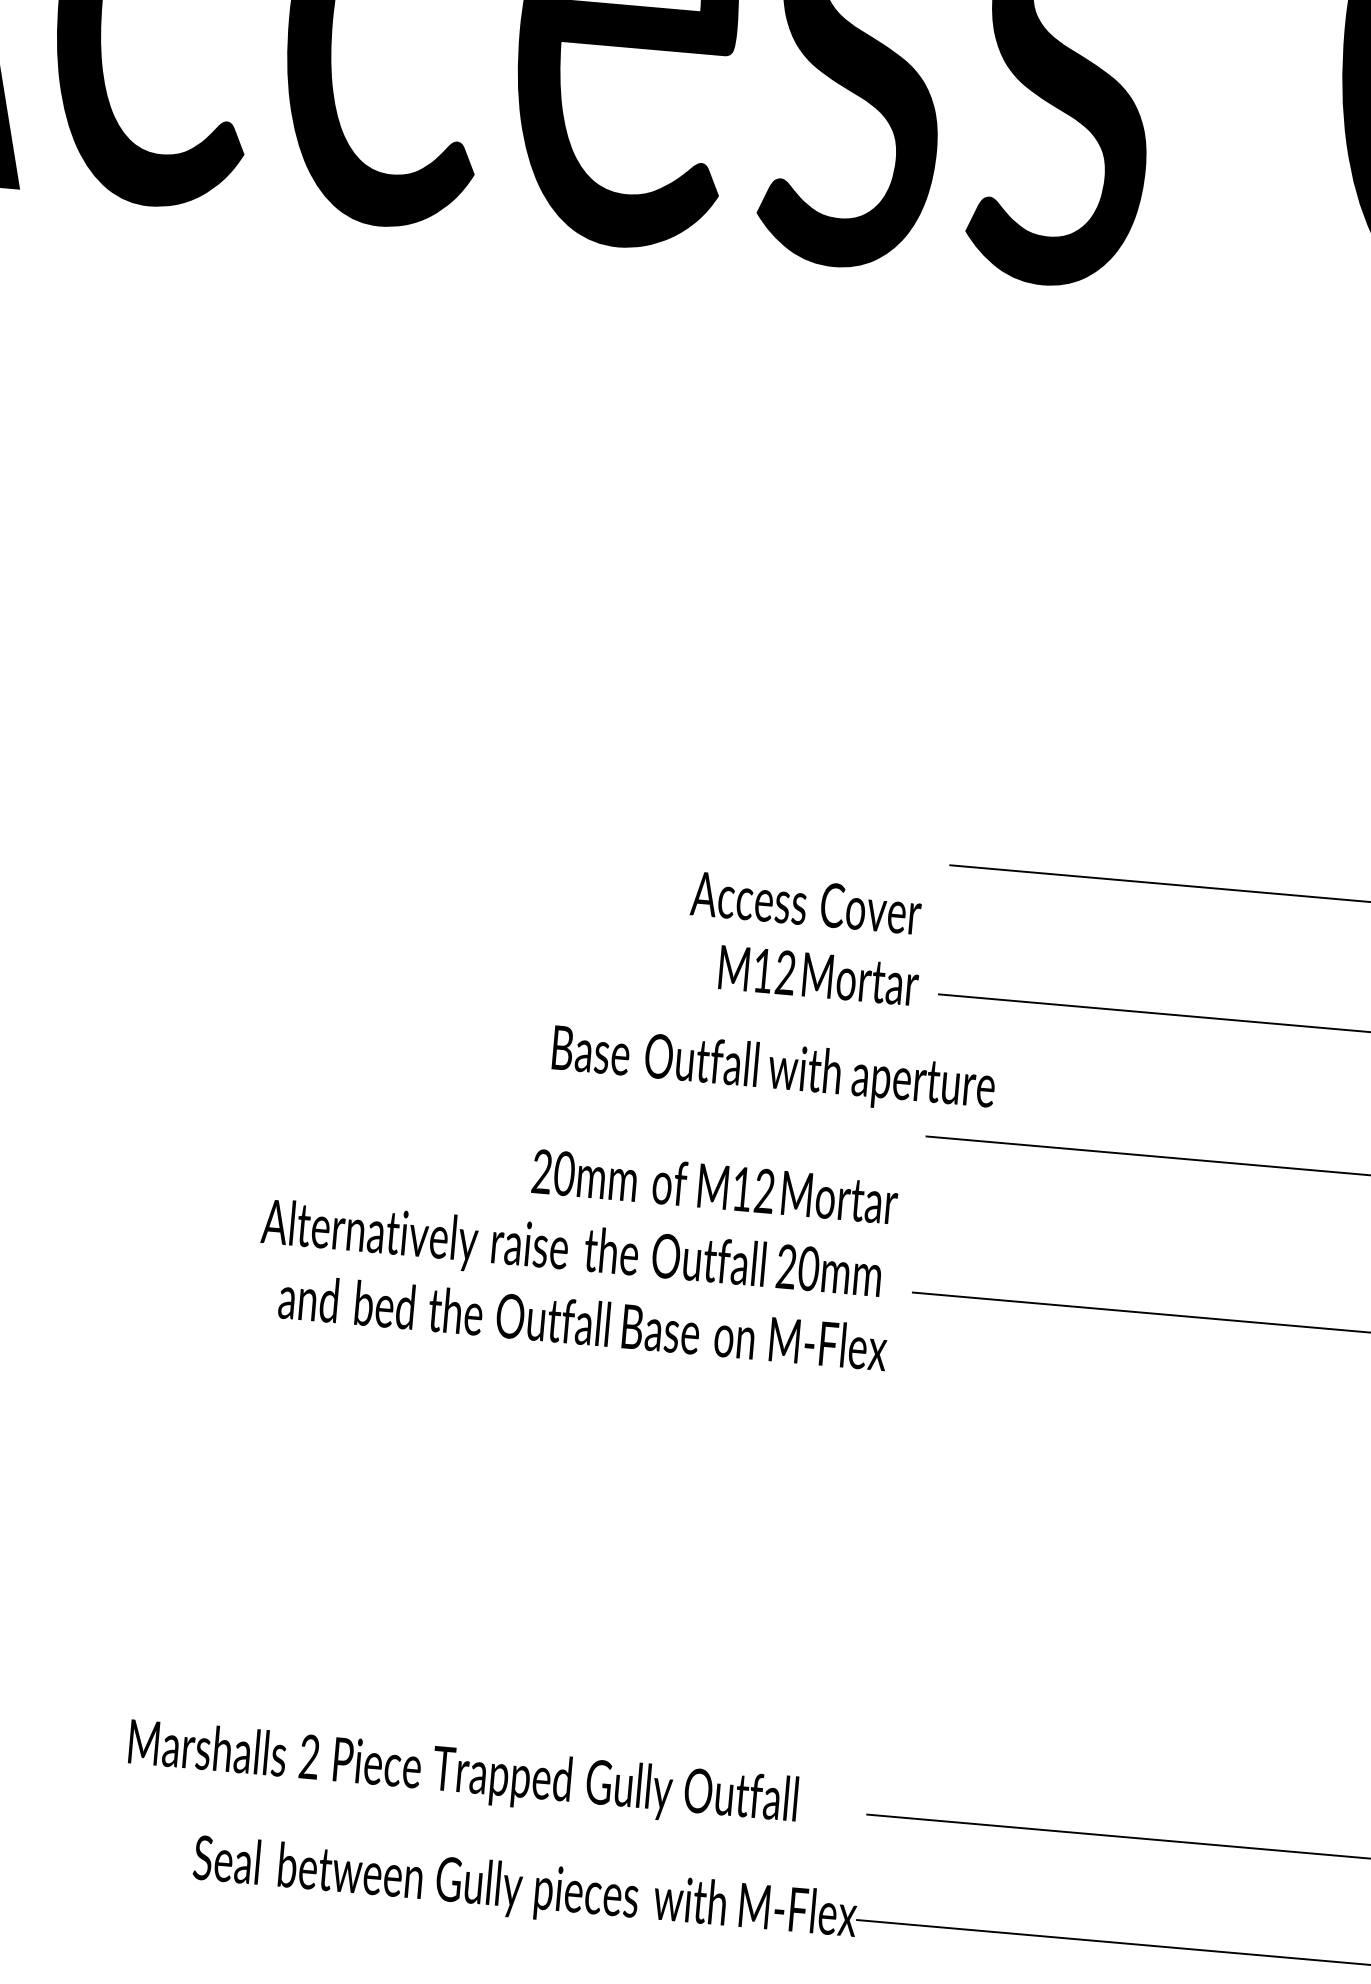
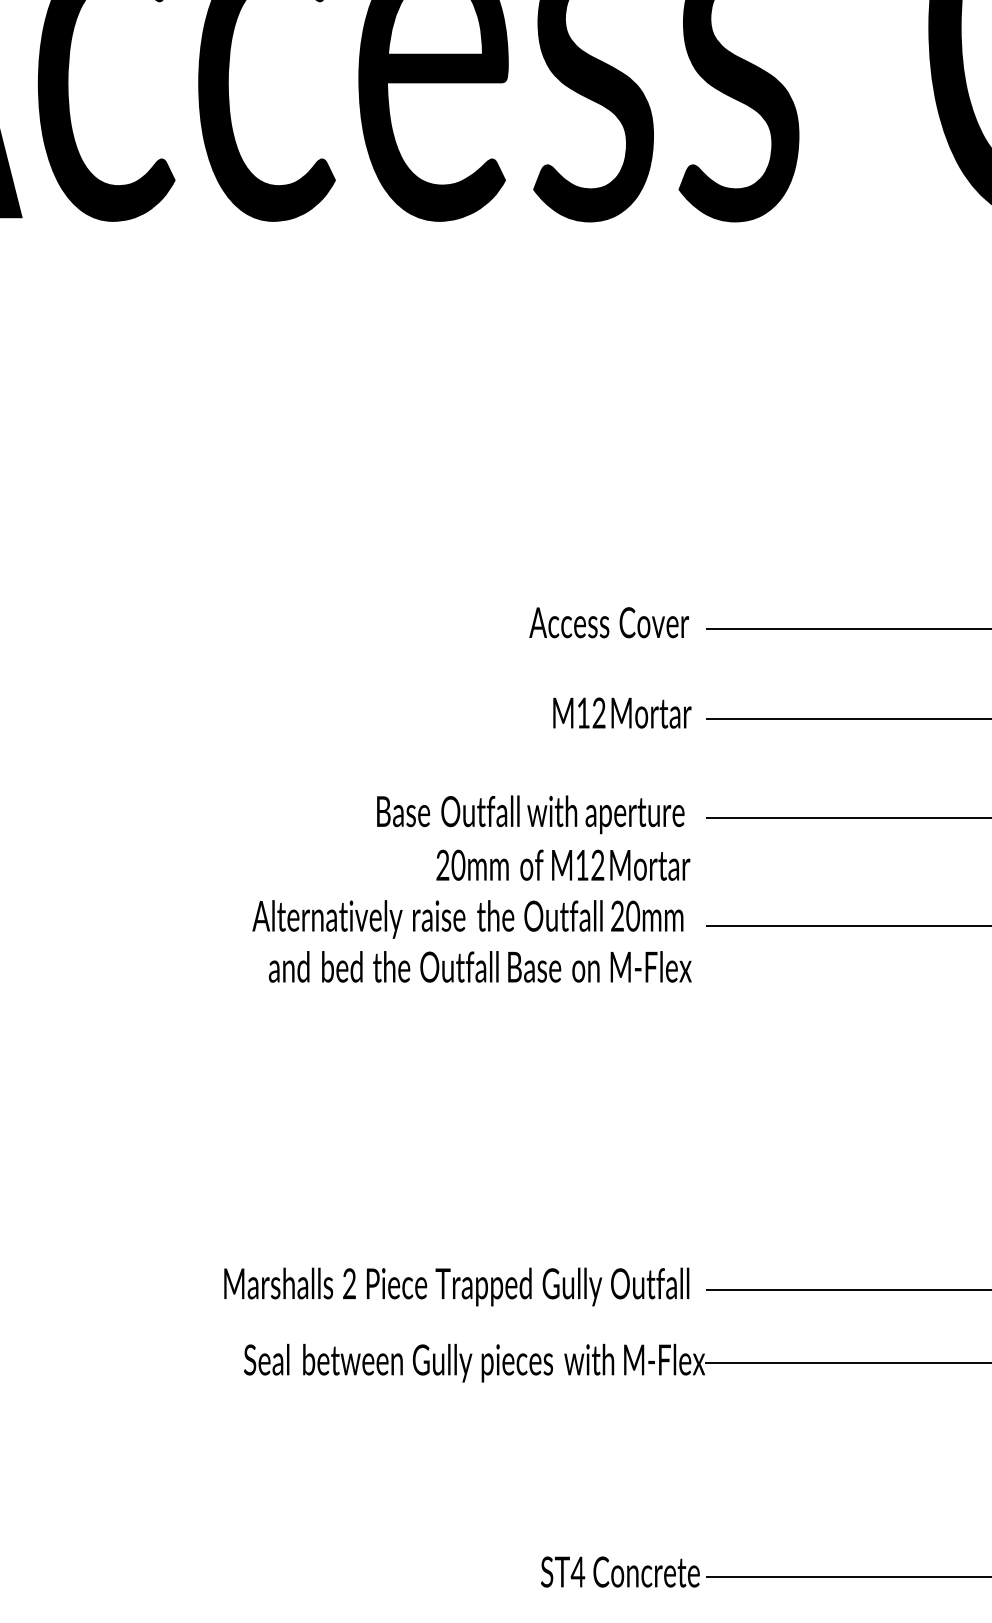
text: (806, 902) -> (609, 622), moved
text: (773, 1070) -> (530, 814), moved
text: (462, 1774) -> (456, 1286), moved

